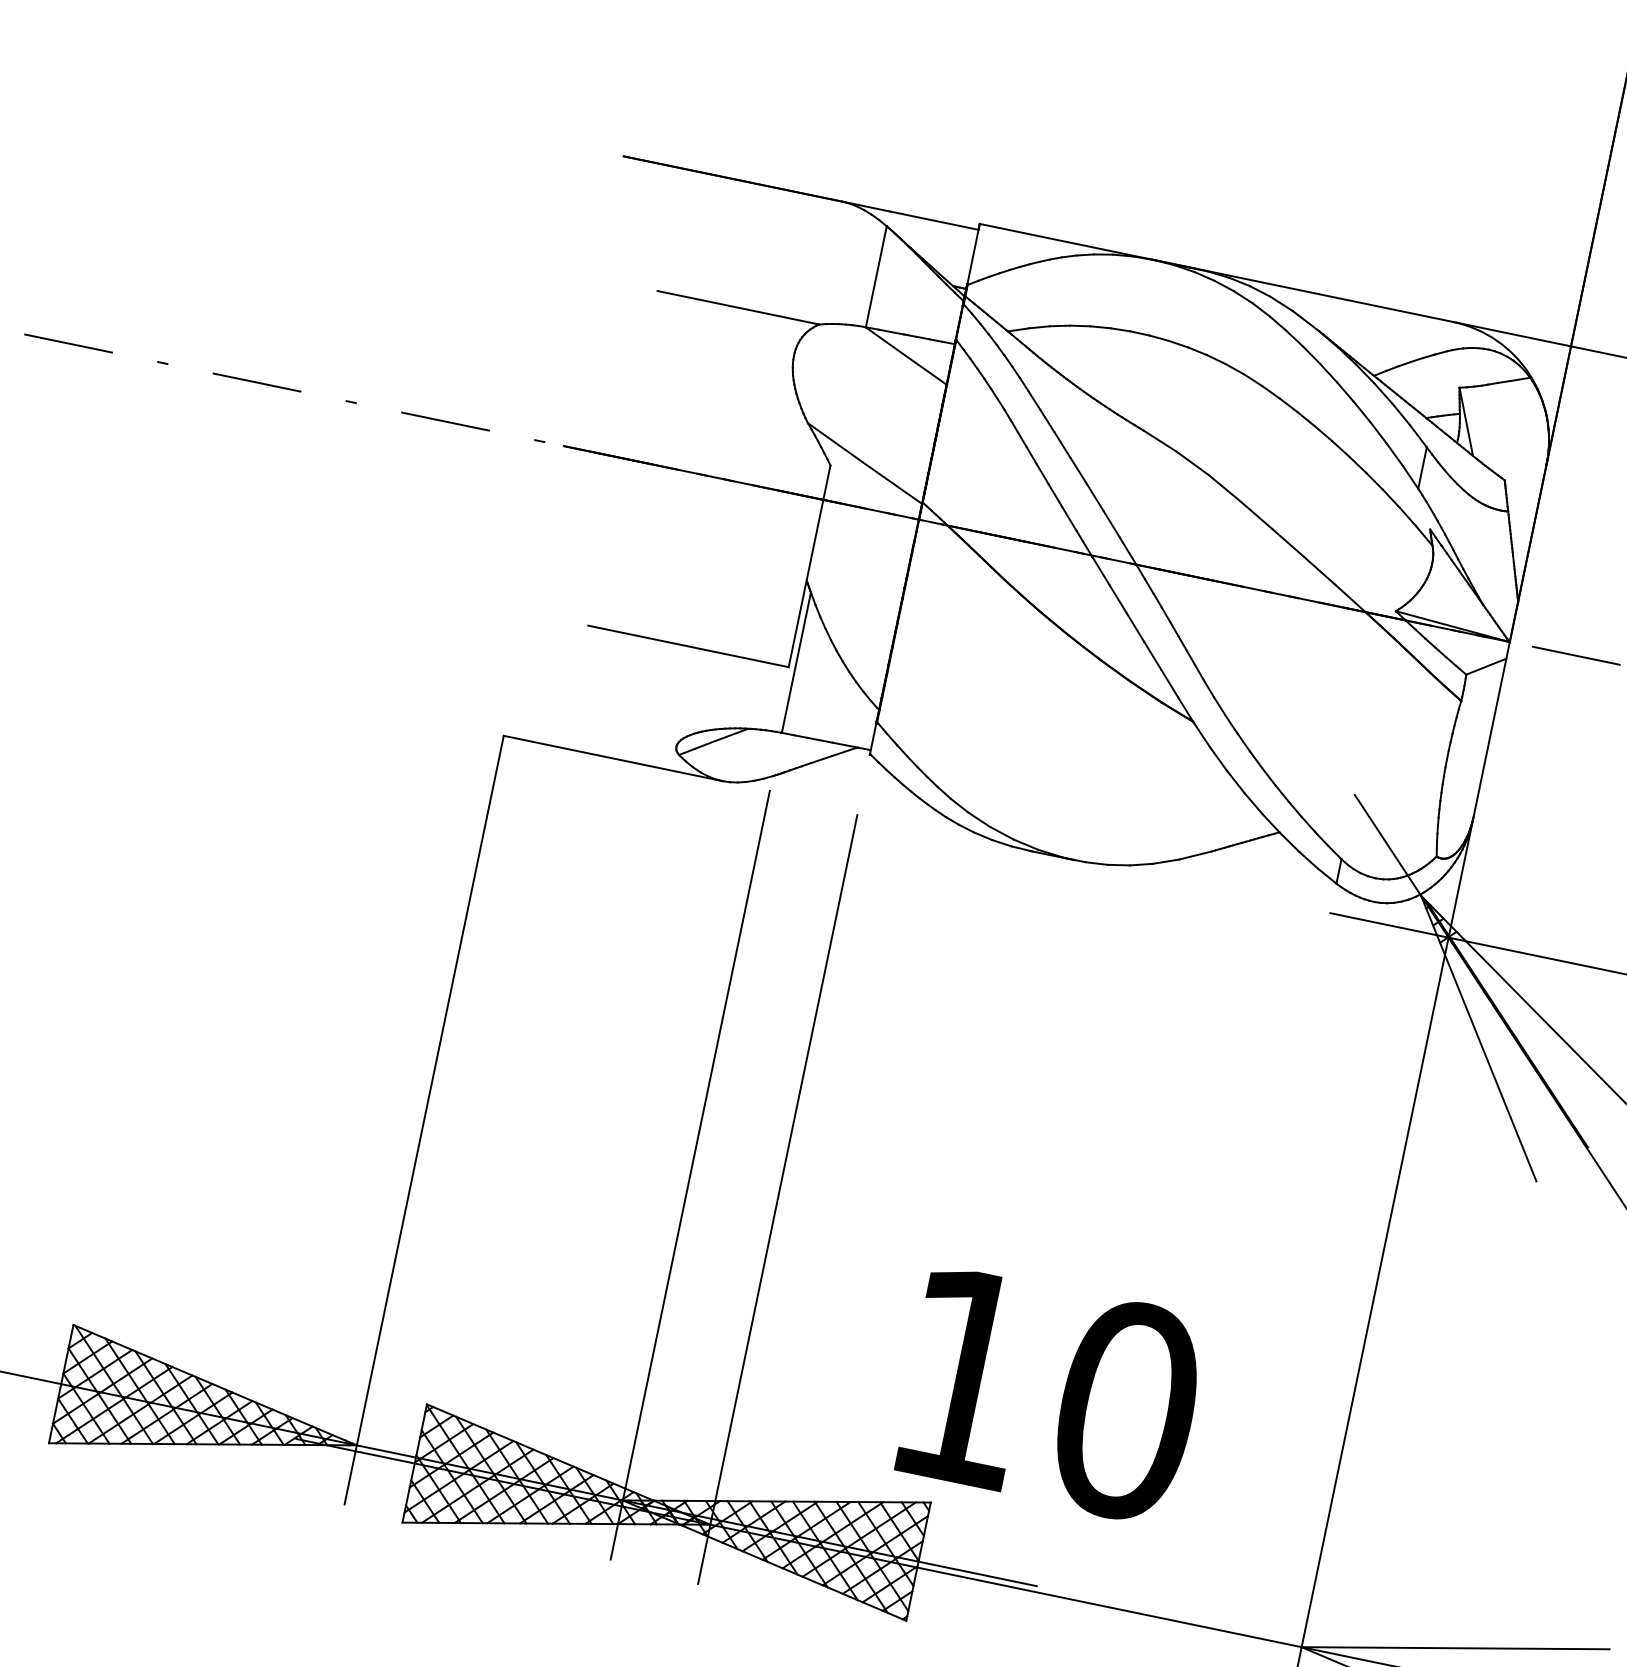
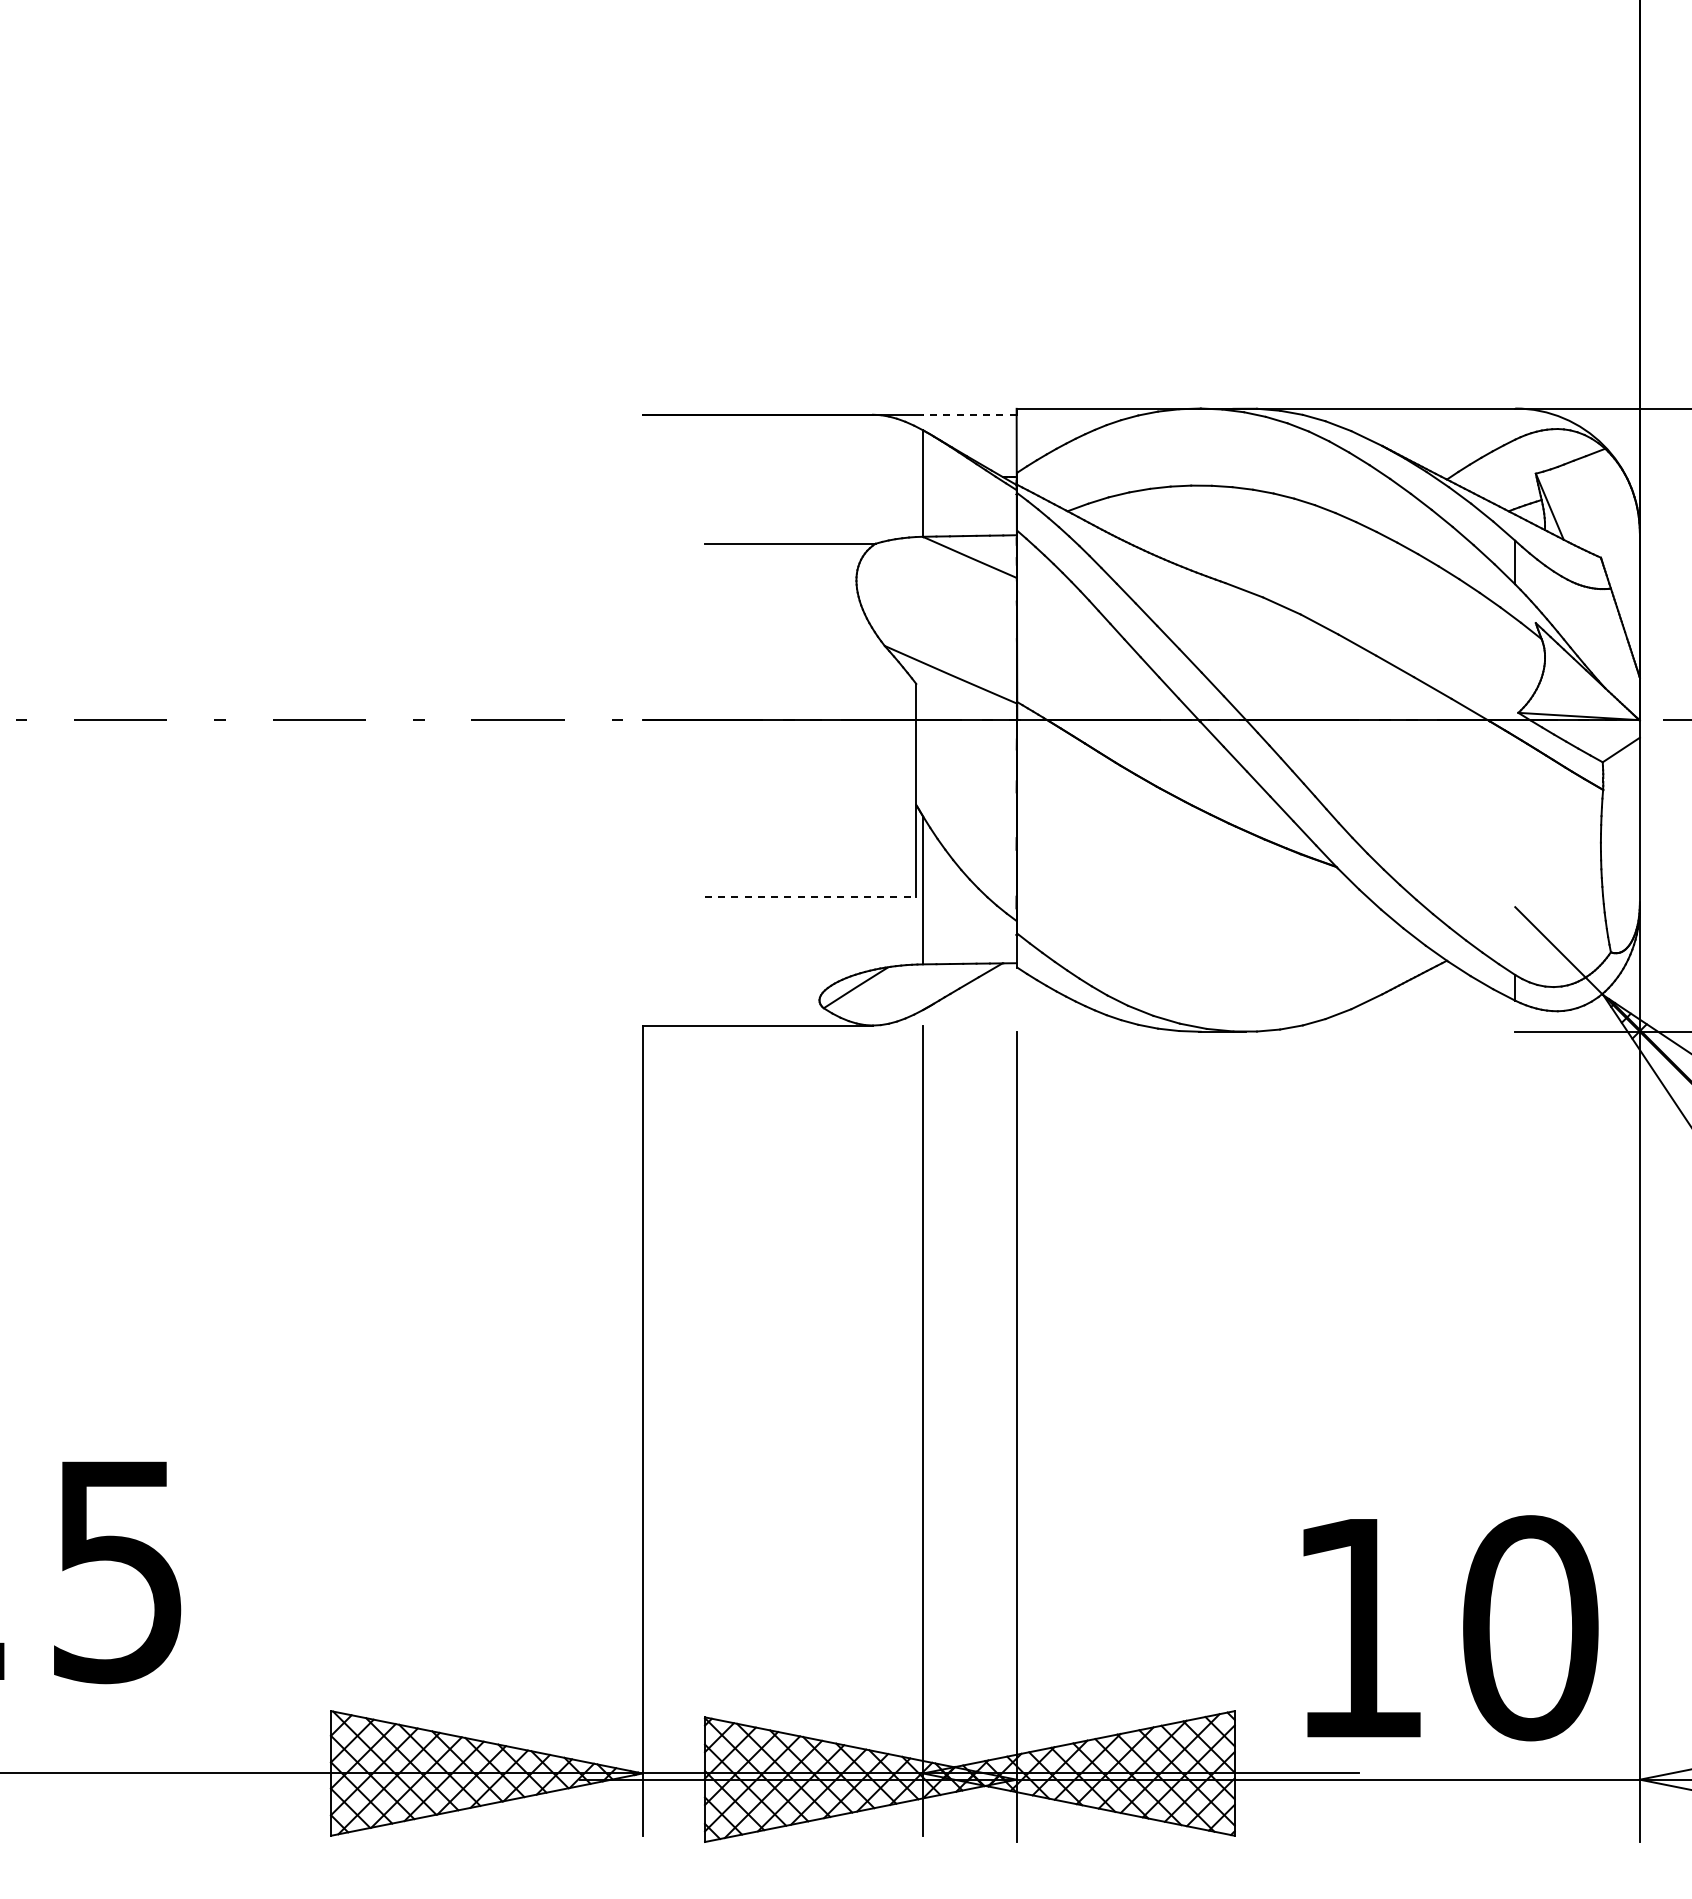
line: (933, 220) -> (969, 414), solid -> dashed
line: (688, 646) -> (810, 896), solid -> dashed
text: (1050, 1395) -> (1450, 1628), moved

